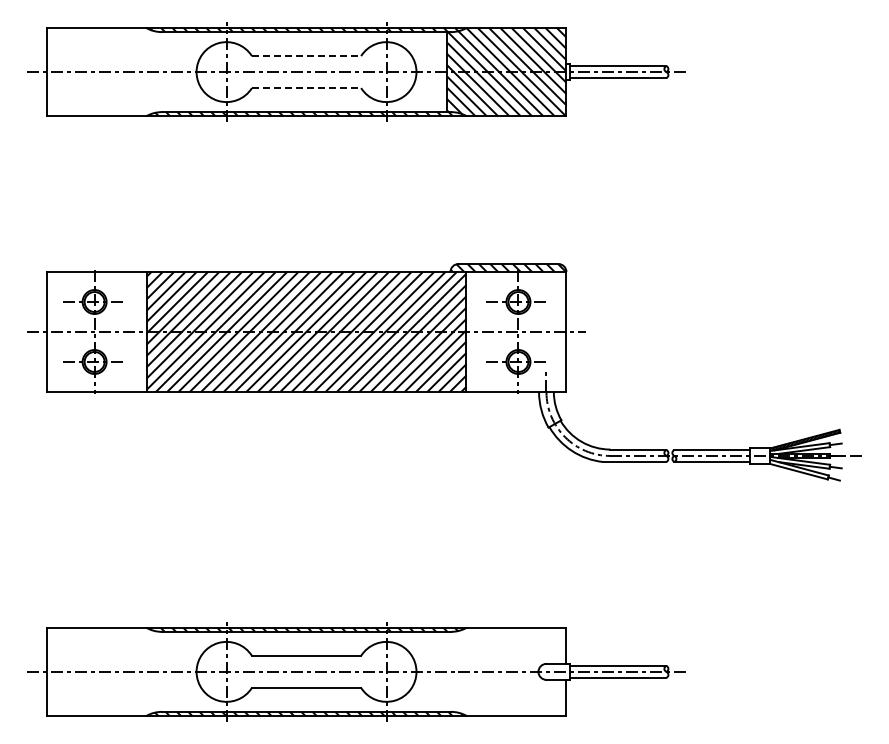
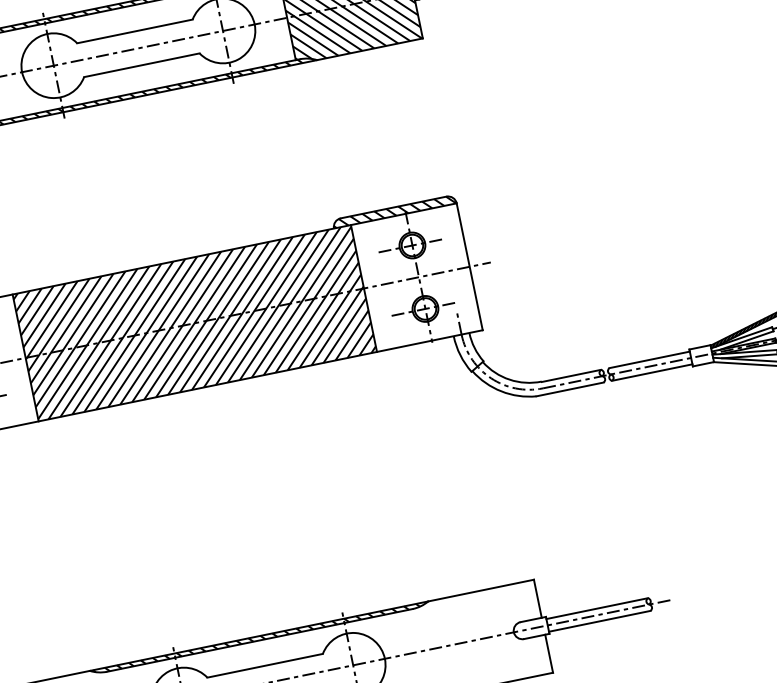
line: (306, 56) -> (134, 31), dashed -> solid
line: (306, 88) -> (141, 65), dashed -> solid

